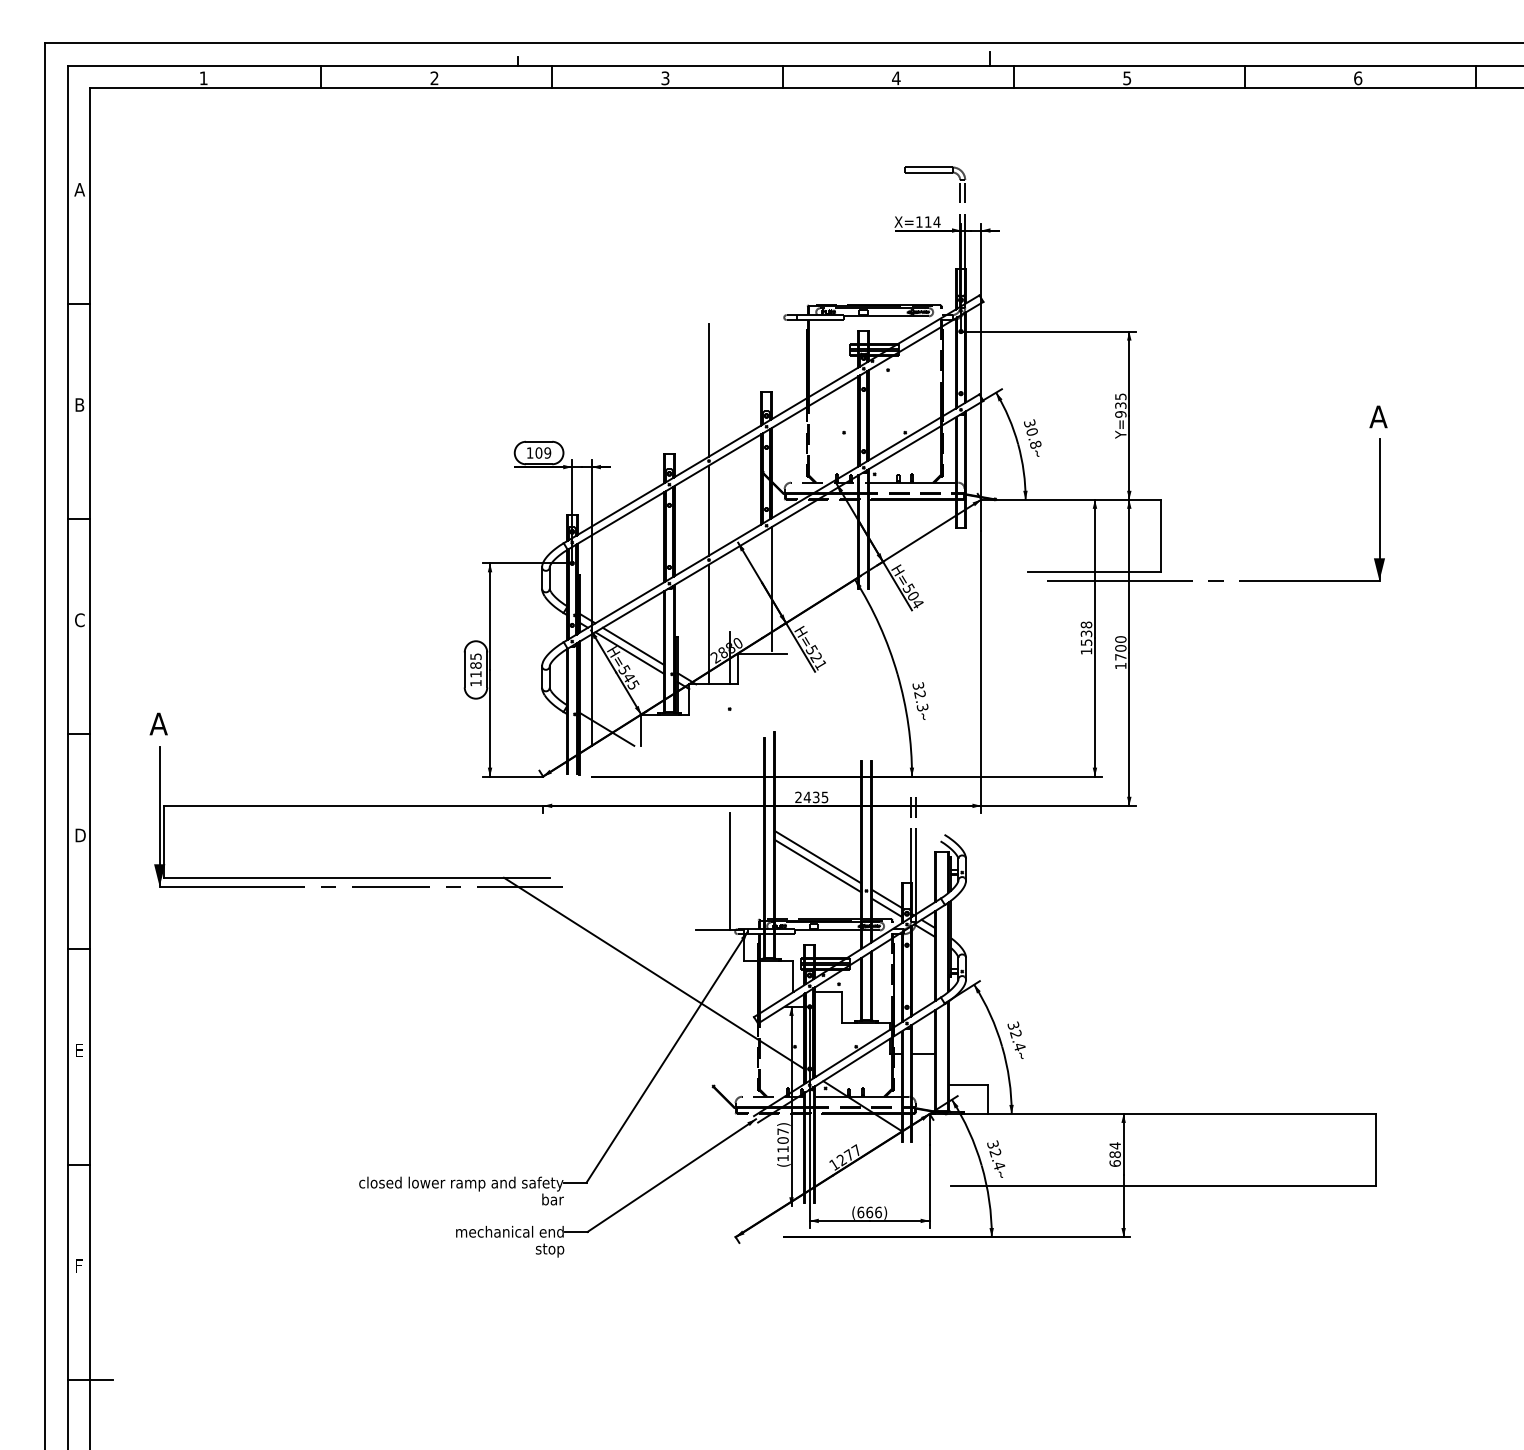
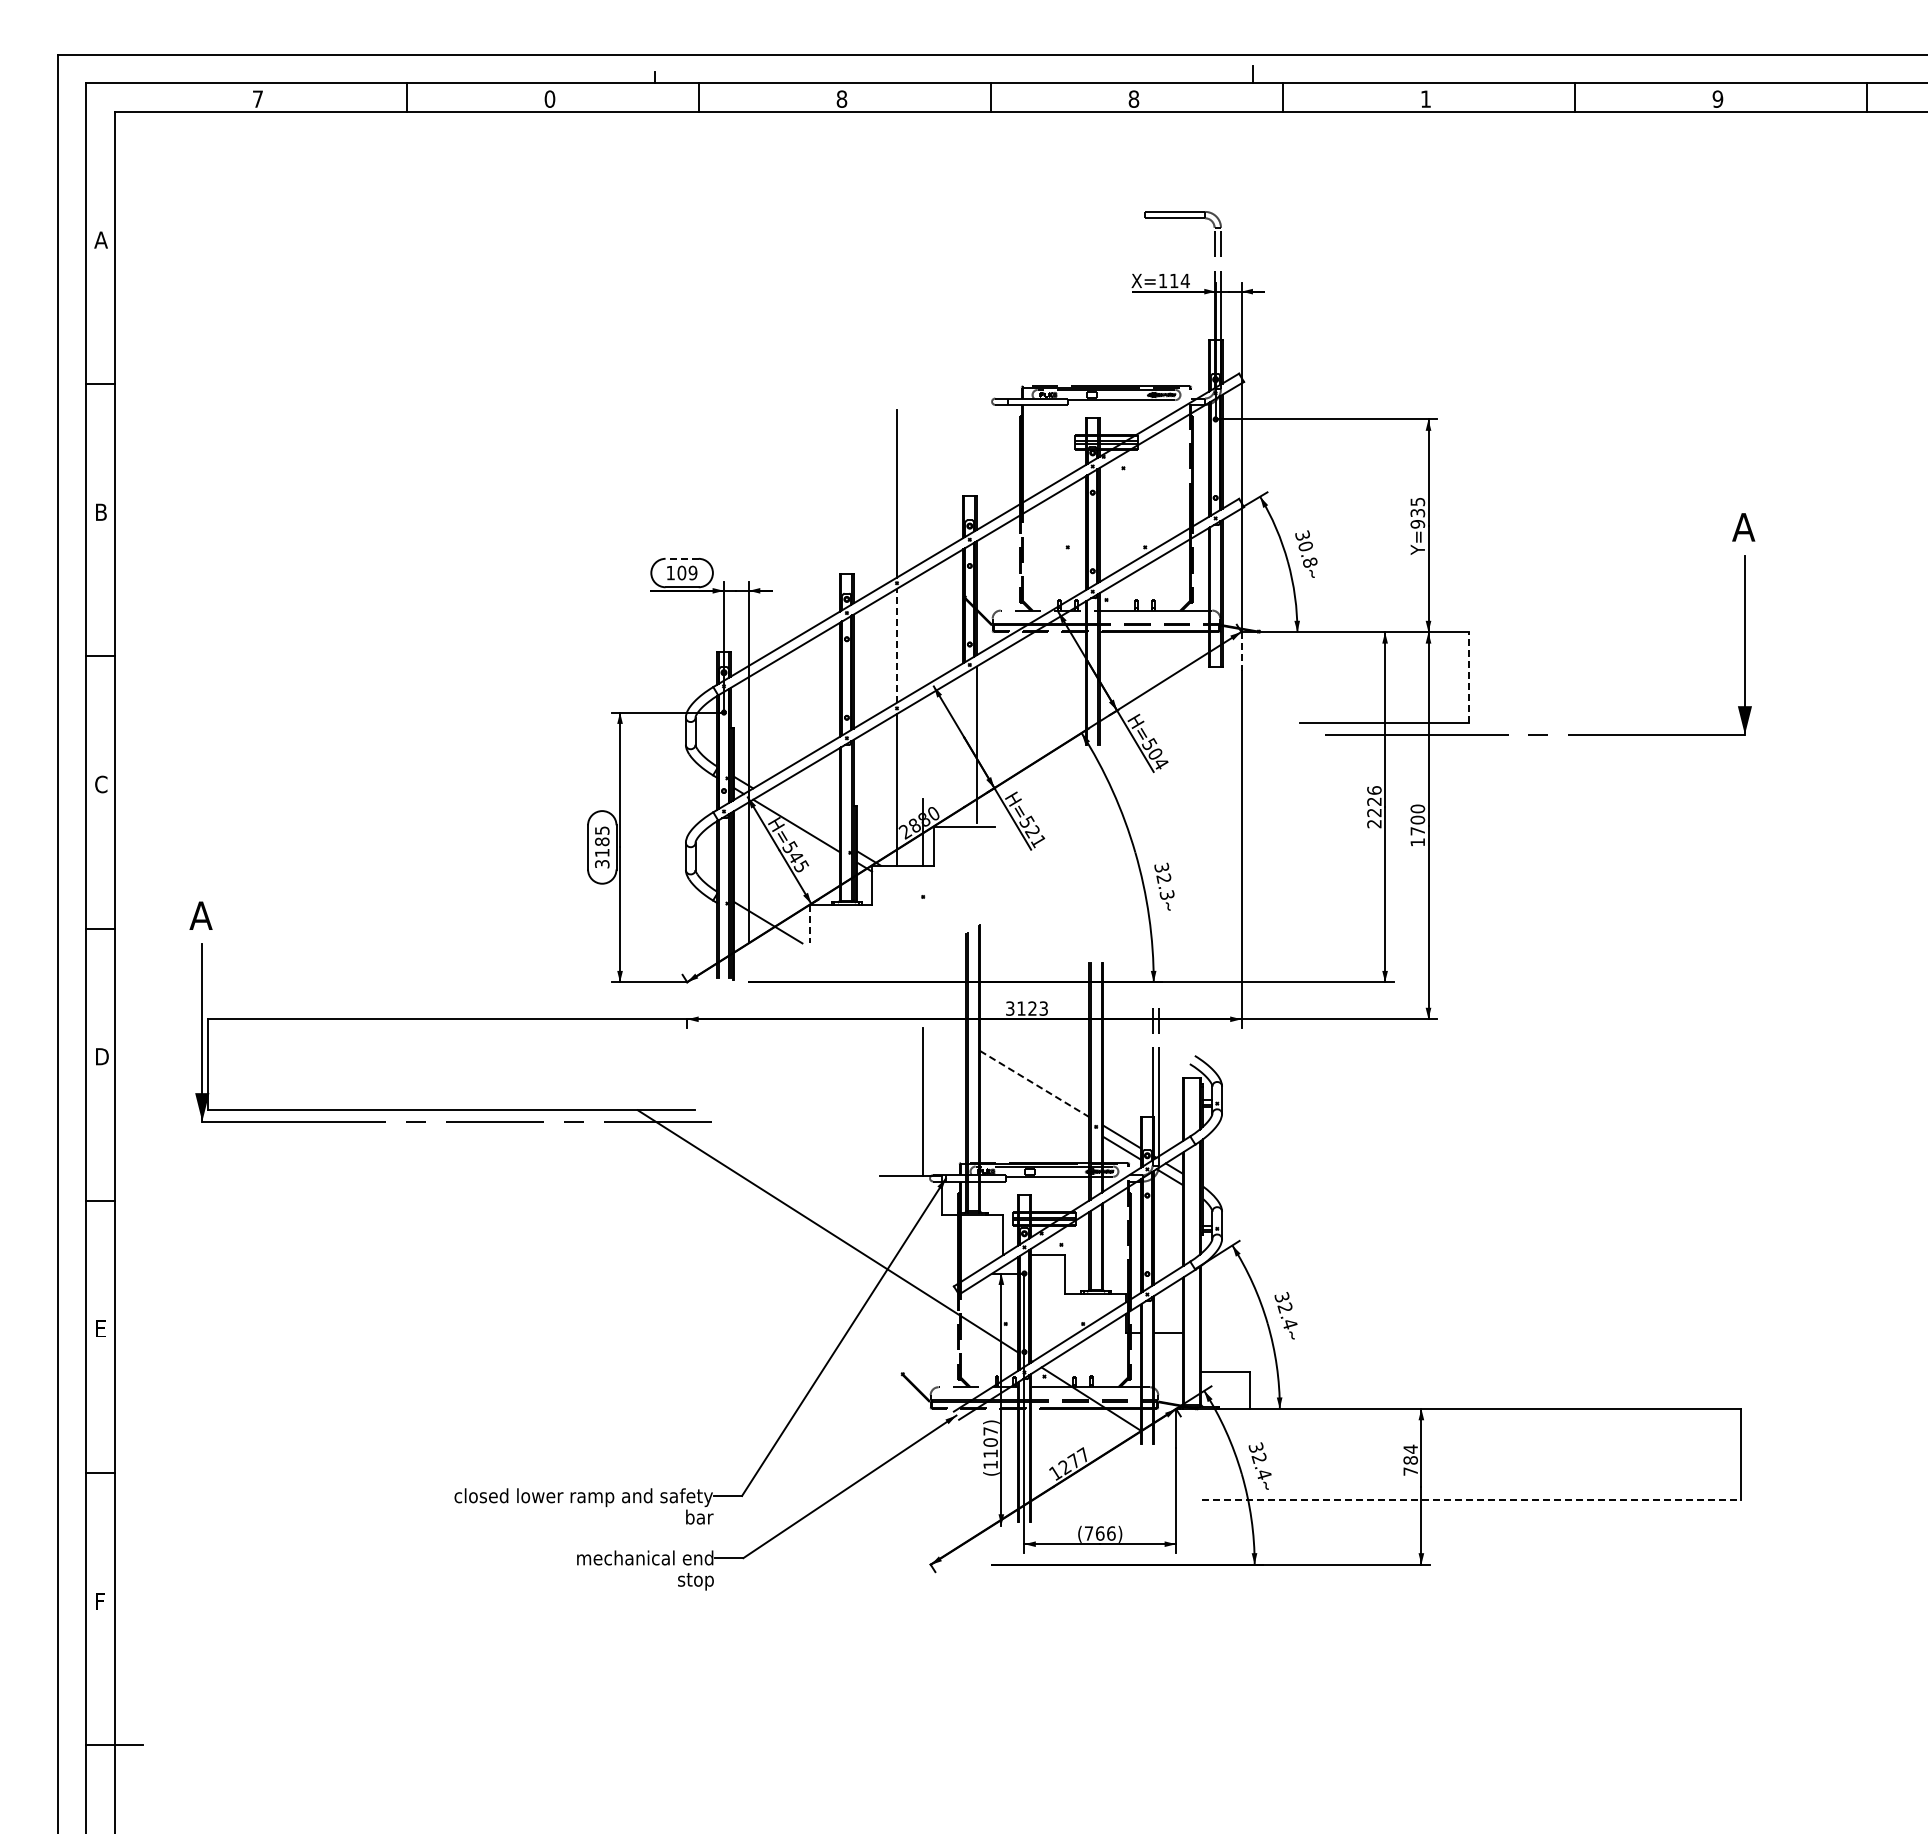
text: (203, 77) -> (257, 98), 1 -> 7
text: (434, 77) -> (549, 98), 2 -> 0
text: (665, 77) -> (841, 98), 3 -> 8
text: (896, 77) -> (1133, 98), 4 -> 8
text: (1126, 77) -> (1425, 98), 5 -> 1
text: (1357, 77) -> (1717, 98), 6 -> 9
line: (539, 441) -> (682, 558), solid -> dashed
line: (708, 510) -> (896, 645), solid -> dashed
line: (981, 515) -> (1241, 652), solid -> dashed
line: (1161, 535) -> (1469, 677), solid -> dashed
text: (1086, 638) -> (1374, 807), 1538 -> 2226
line: (633, 646) -> (801, 817), removed
text: (476, 683) -> (602, 864), 1185 -> 3185
line: (640, 730) -> (810, 924), solid -> dashed
text: (811, 797) -> (1026, 1008), 2435 -> 3123
line: (817, 857) -> (1034, 1084), solid -> dashed
line: (817, 866) -> (1034, 1095), removed
text: (1115, 1163) -> (1410, 1471), 684 -> 784
line: (1163, 1185) -> (1471, 1499), solid -> dashed
text: (860, 1212) -> (1088, 1533), (666) -> (766)

